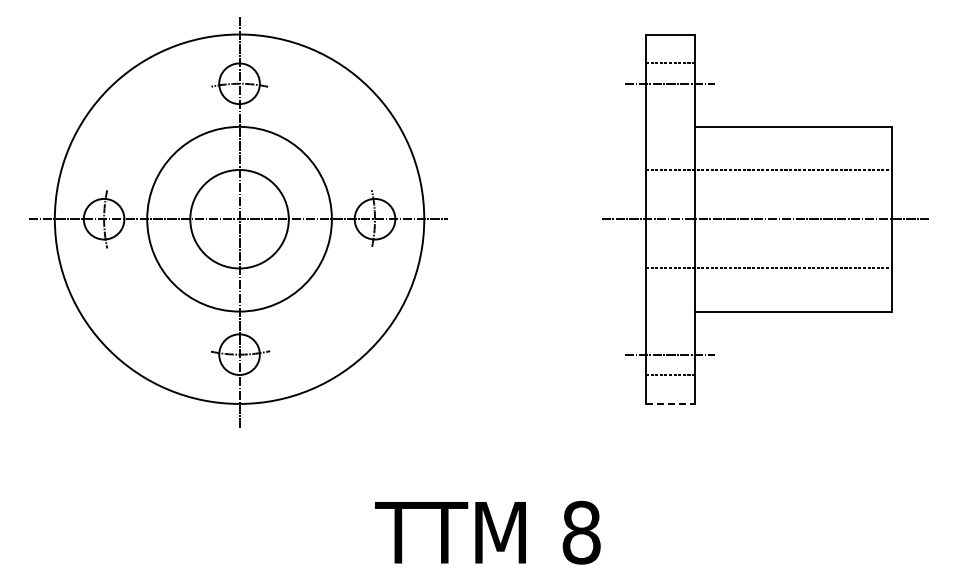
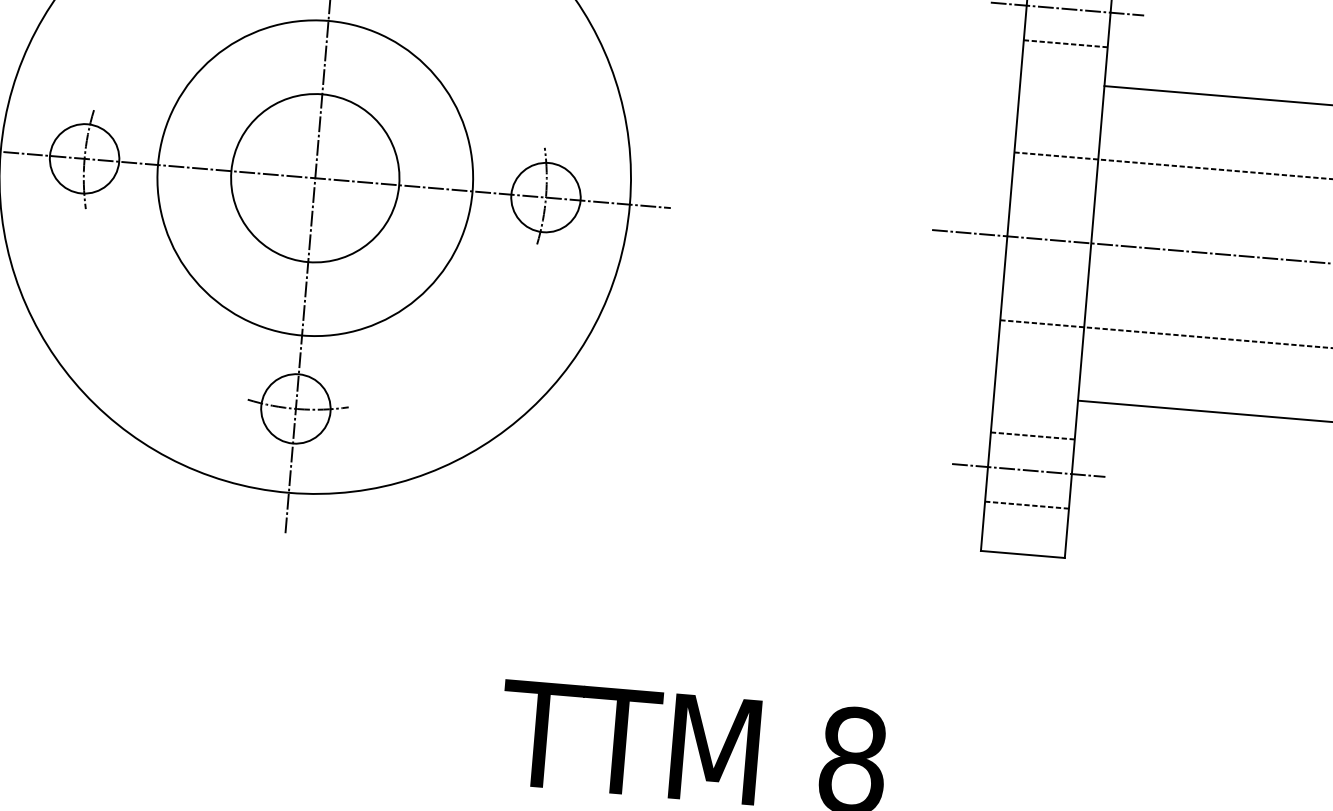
line: (670, 104) -> (1065, 44), added
line: (670, 334) -> (1032, 436), added
line: (670, 403) -> (1022, 553), dashed -> solid

